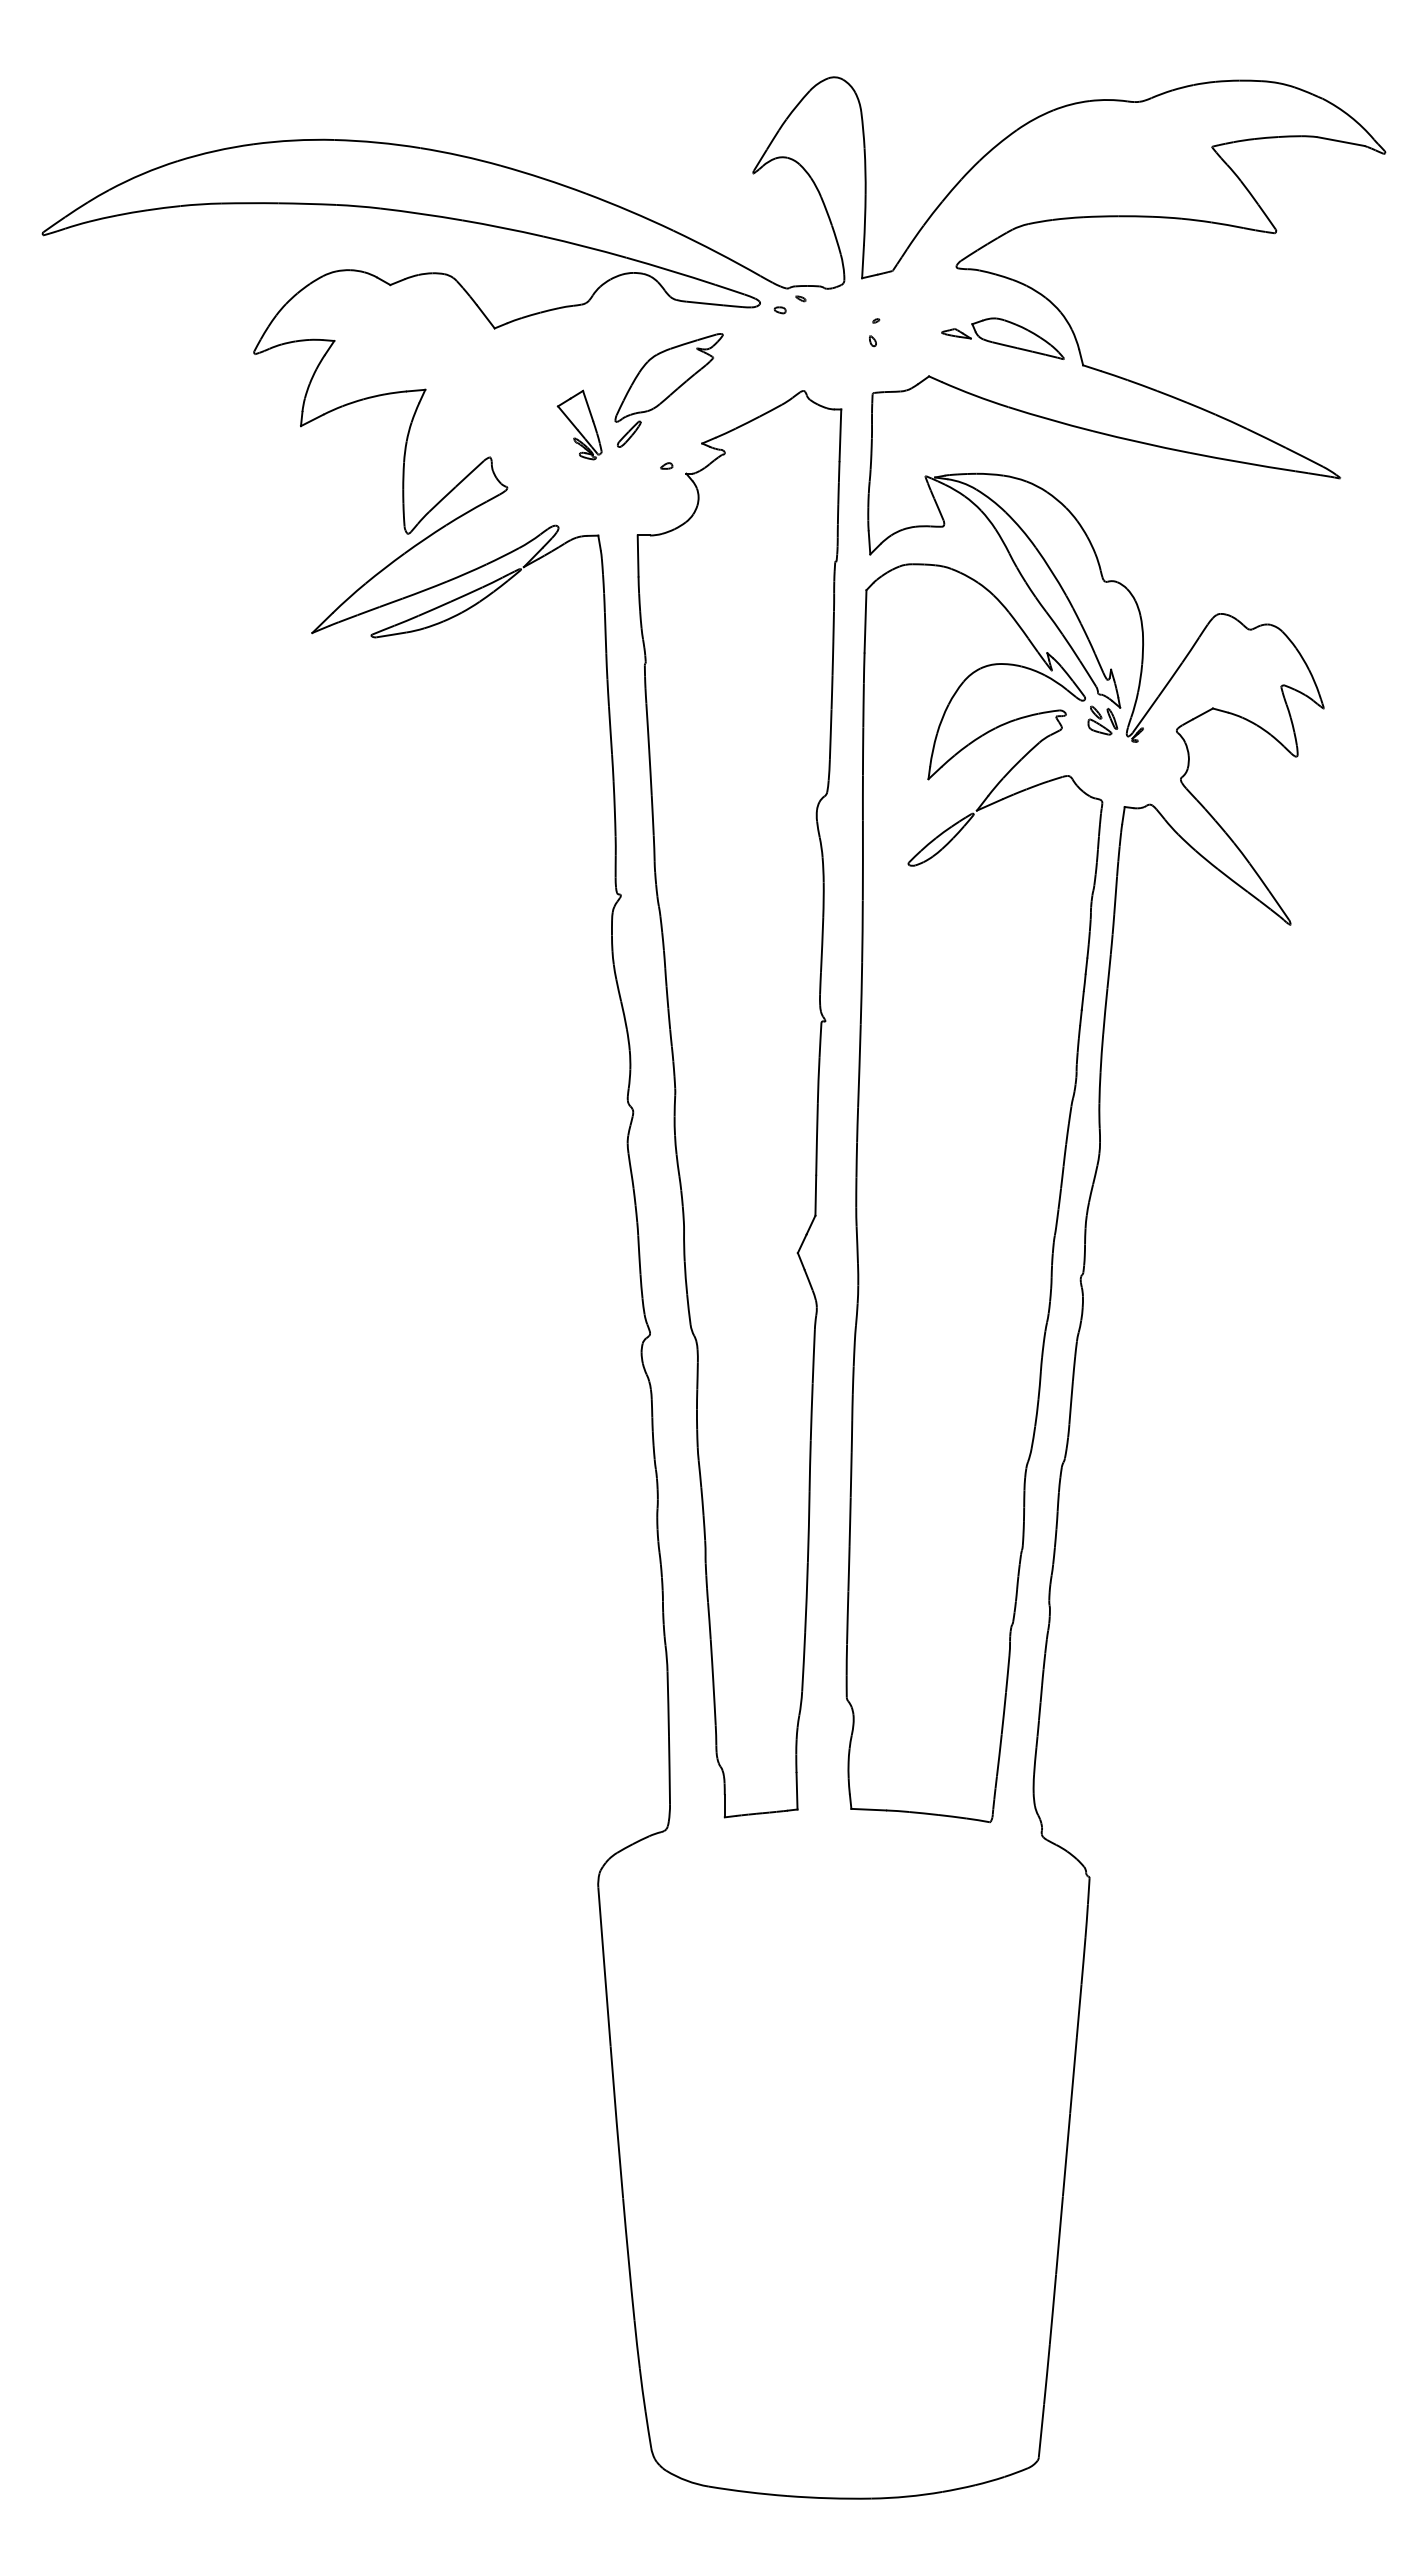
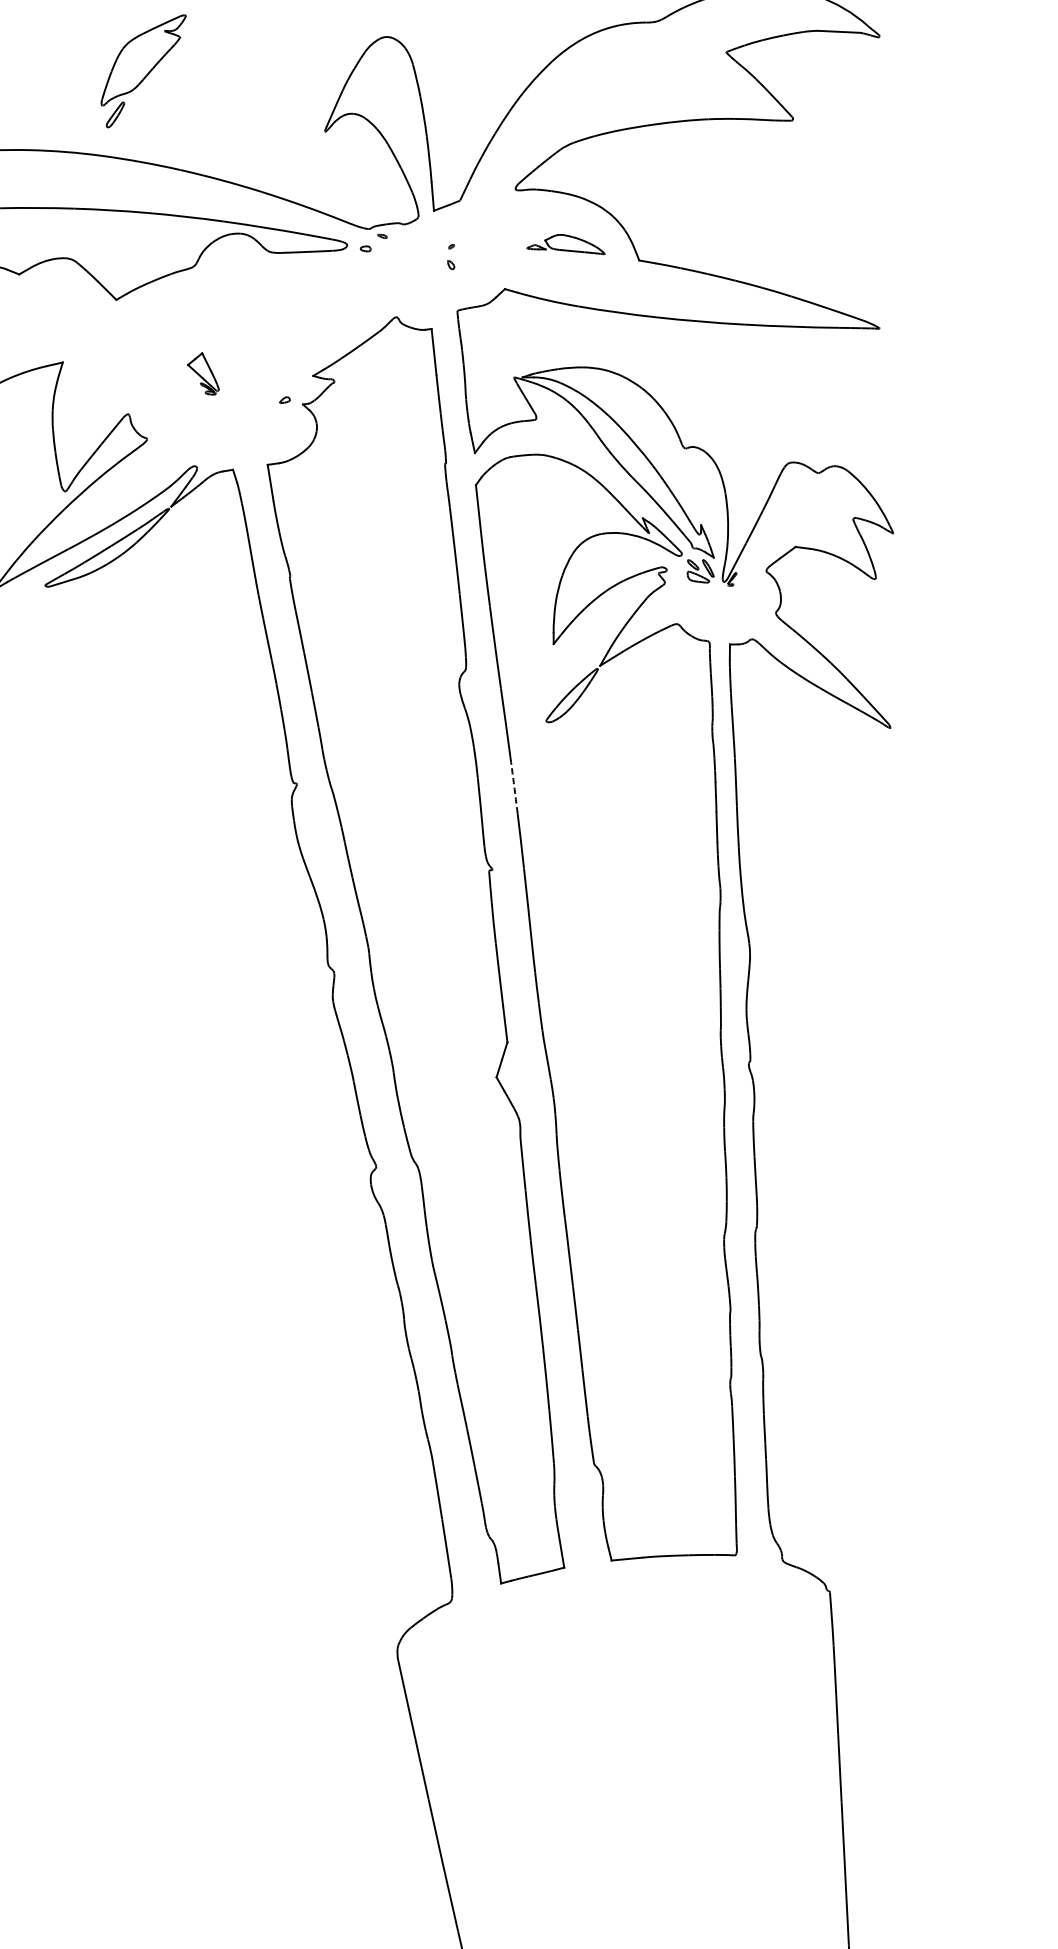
part: (1002, 338) -> (565, 246), size x0.7
part: (668, 390) -> (144, 71), moved
part: (579, 424) -> (202, 374), size x0.7
arc: (862, 931) -> (514, 786), solid -> dashed

